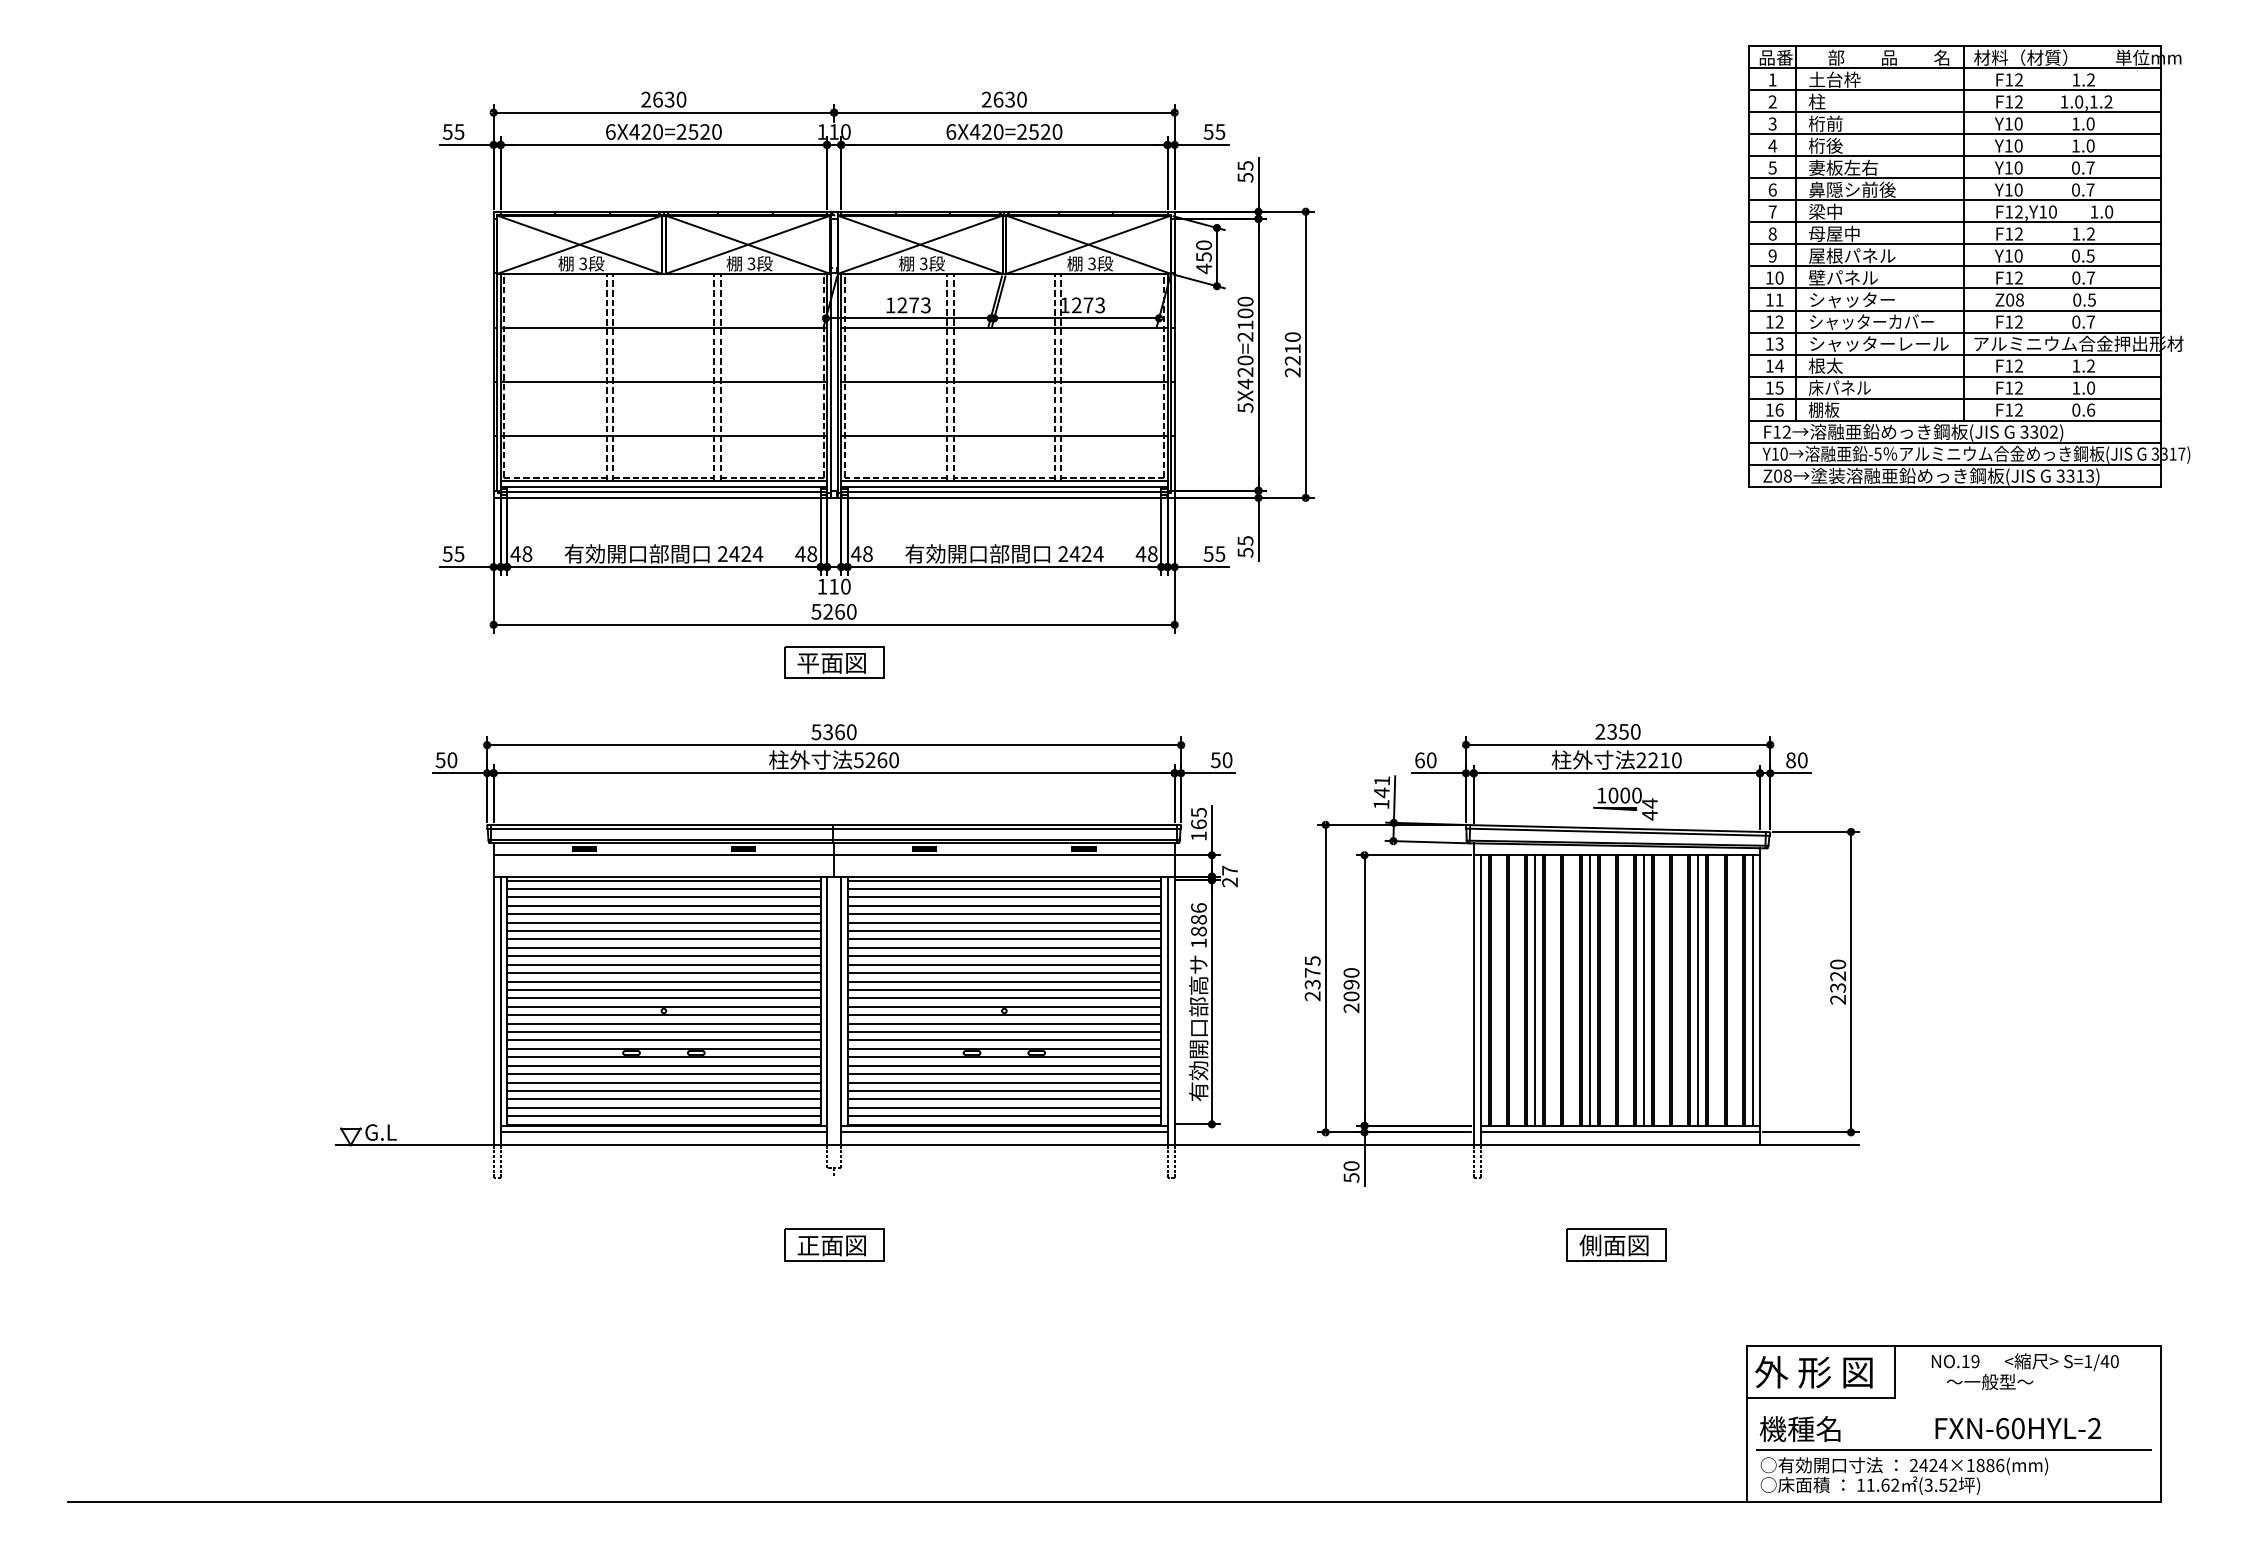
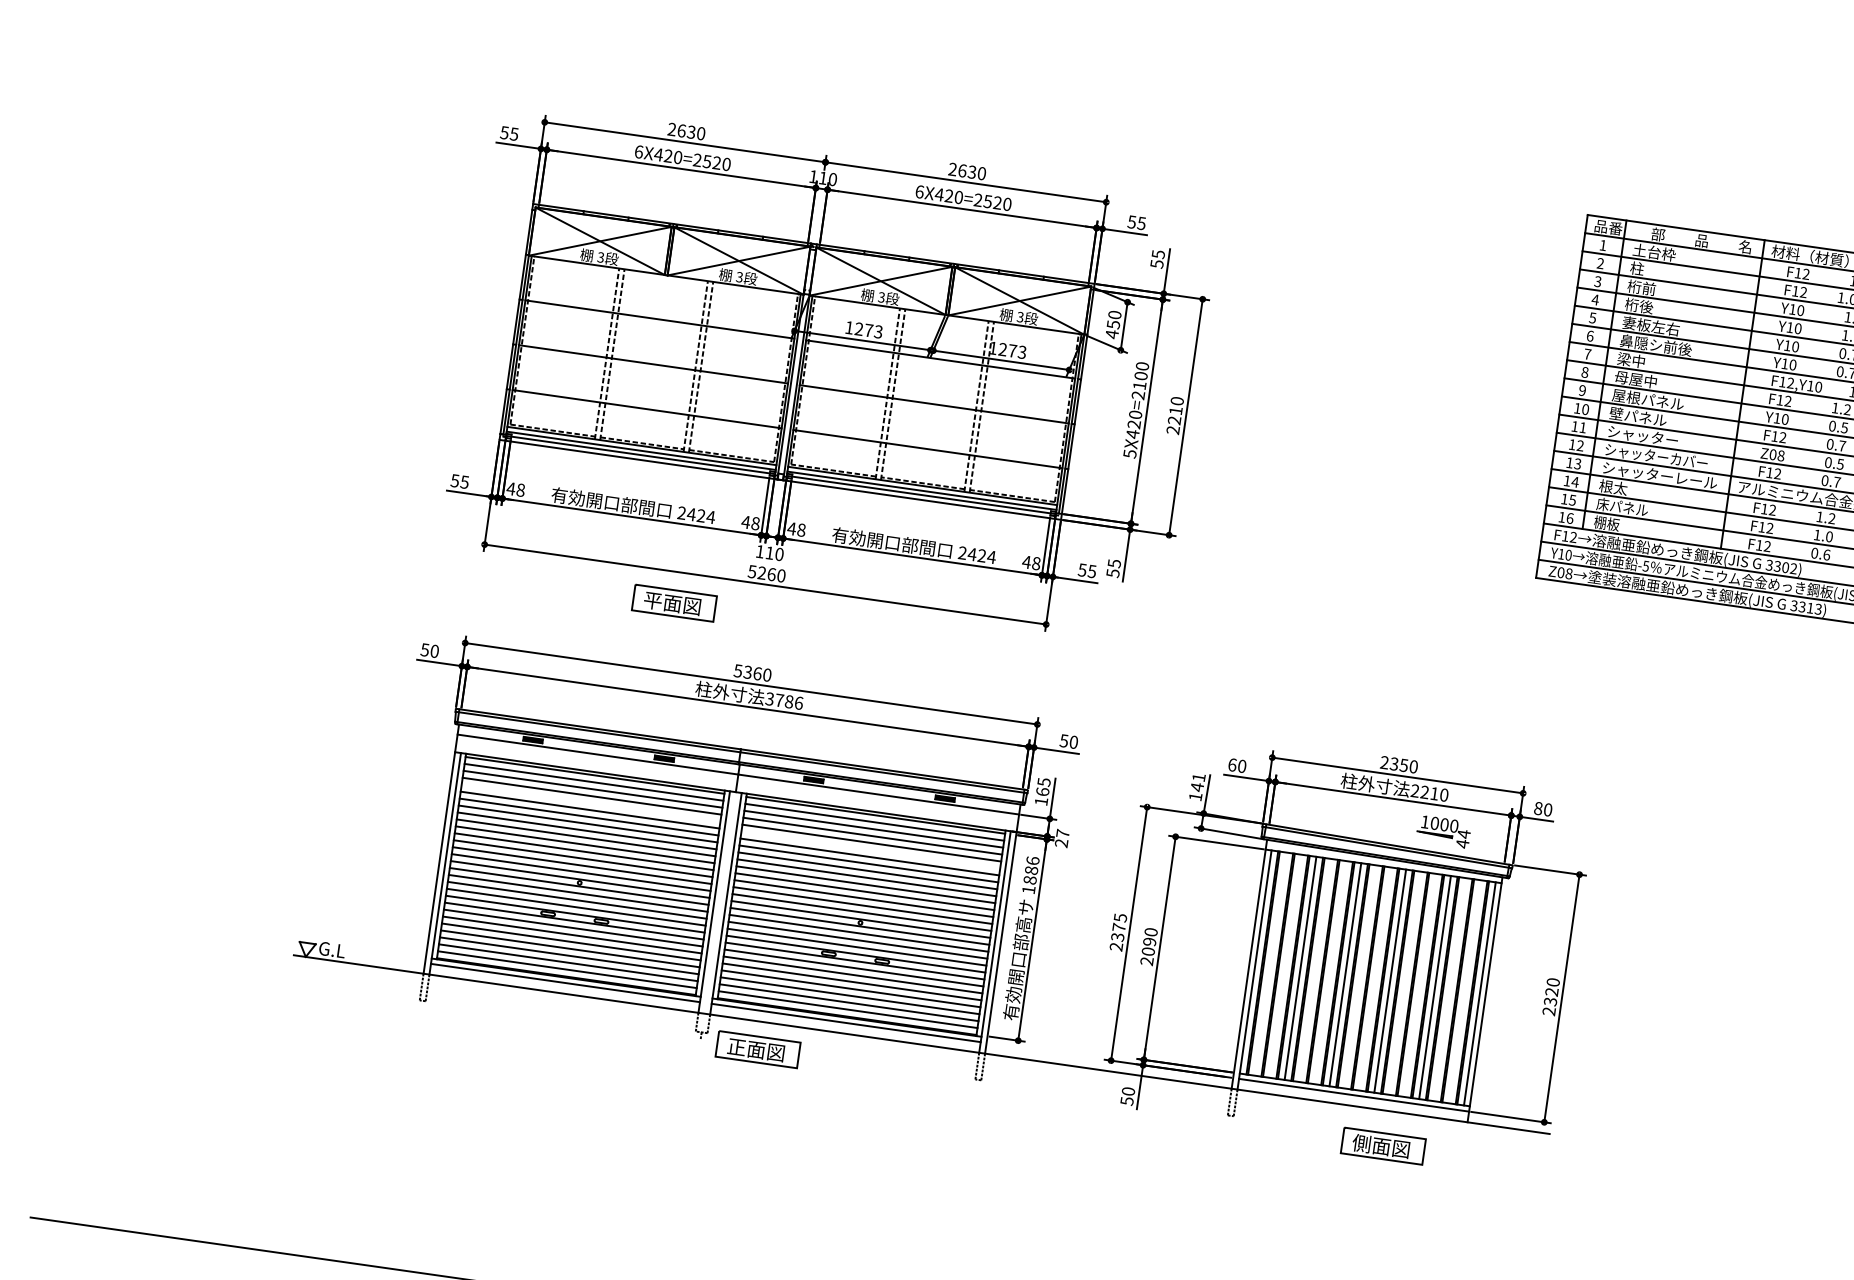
part: (834, 662) -> (674, 603), moved
text: (876, 760) -> (784, 701), 5260 -> 3786
part: (1625, 803) -> (1443, 831), moved
line: (663, 914) -> (590, 803), removed
line: (1004, 922) -> (870, 849), removed
part: (834, 1244) -> (758, 1049), moved
part: (1616, 1244) -> (1383, 1145), moved

